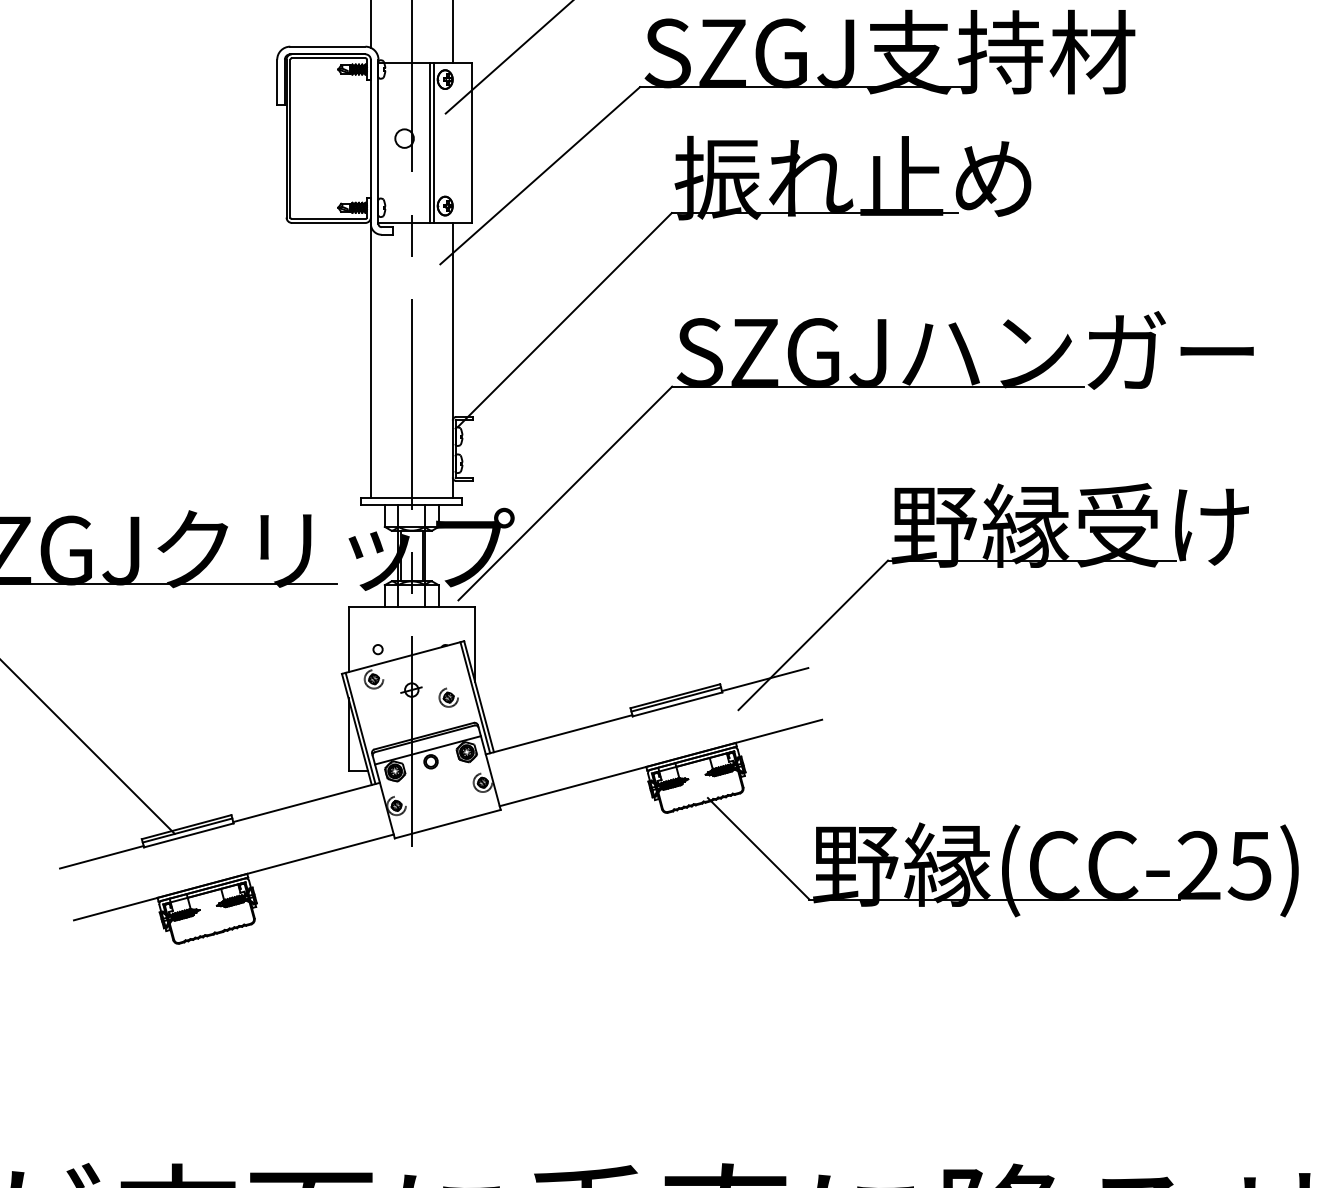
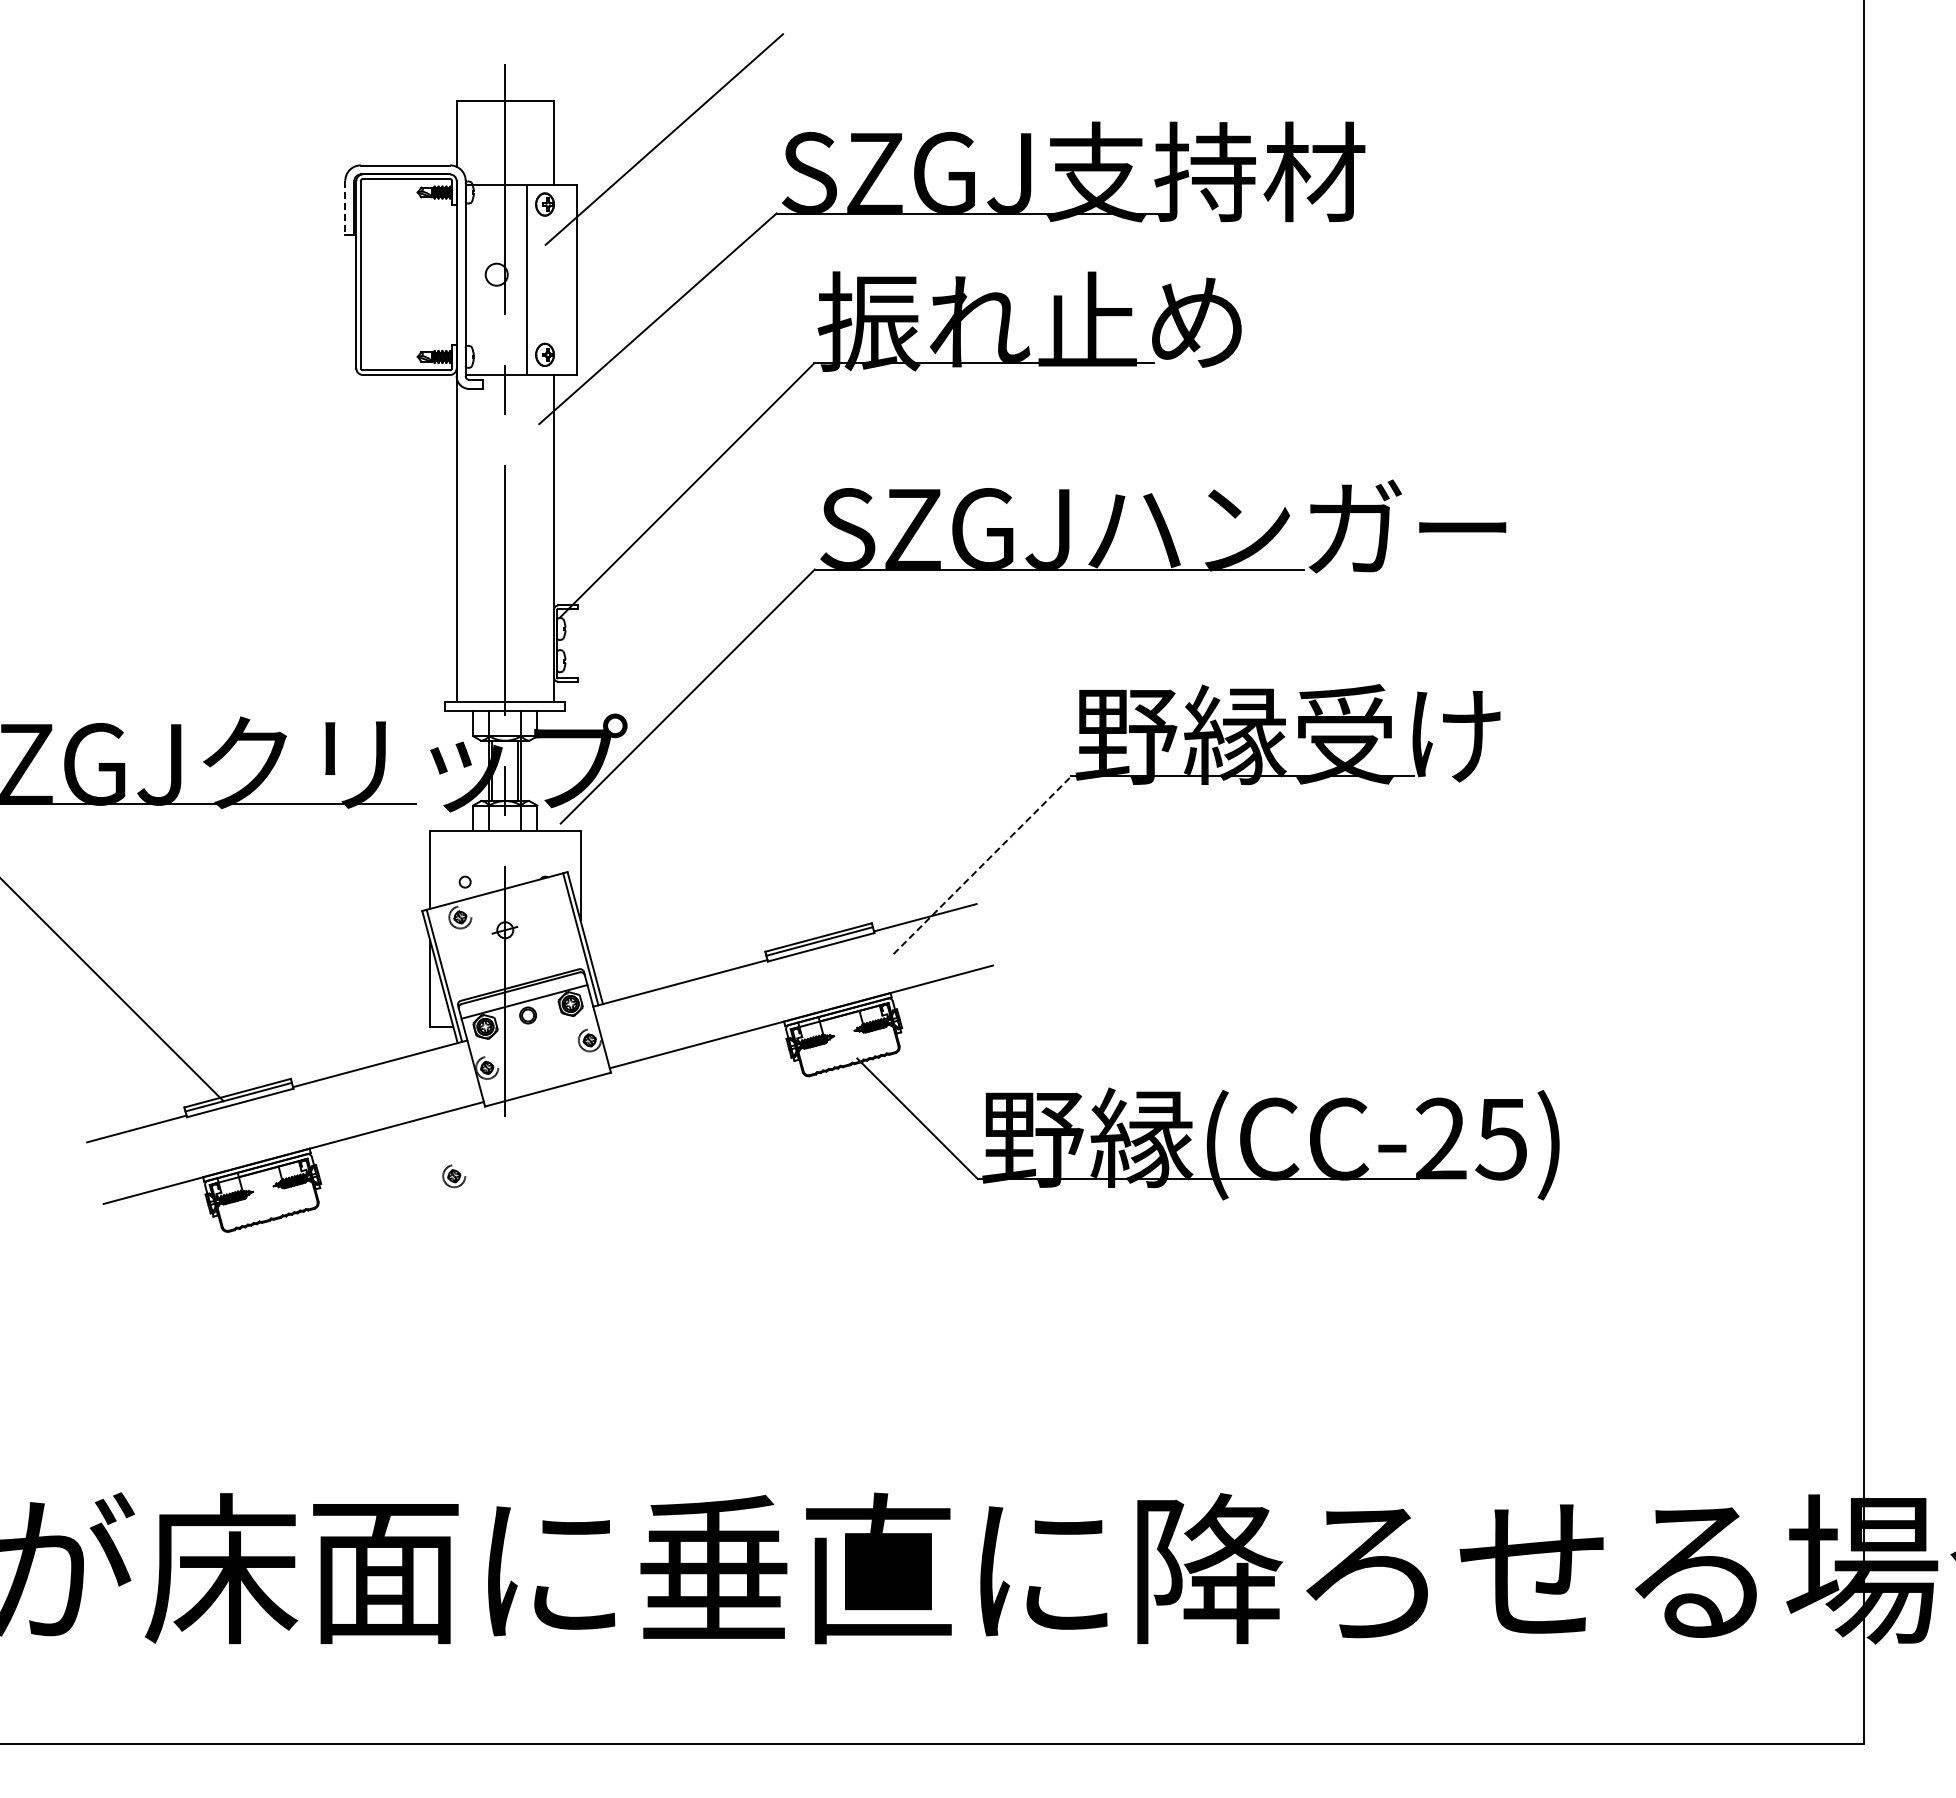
line: (277, 82) -> (345, 207), solid -> dashed
line: (433, 142) -> (531, 279), removed
line: (813, 635) -> (982, 865), solid -> dashed
part: (448, 697) -> (454, 1176), moved

